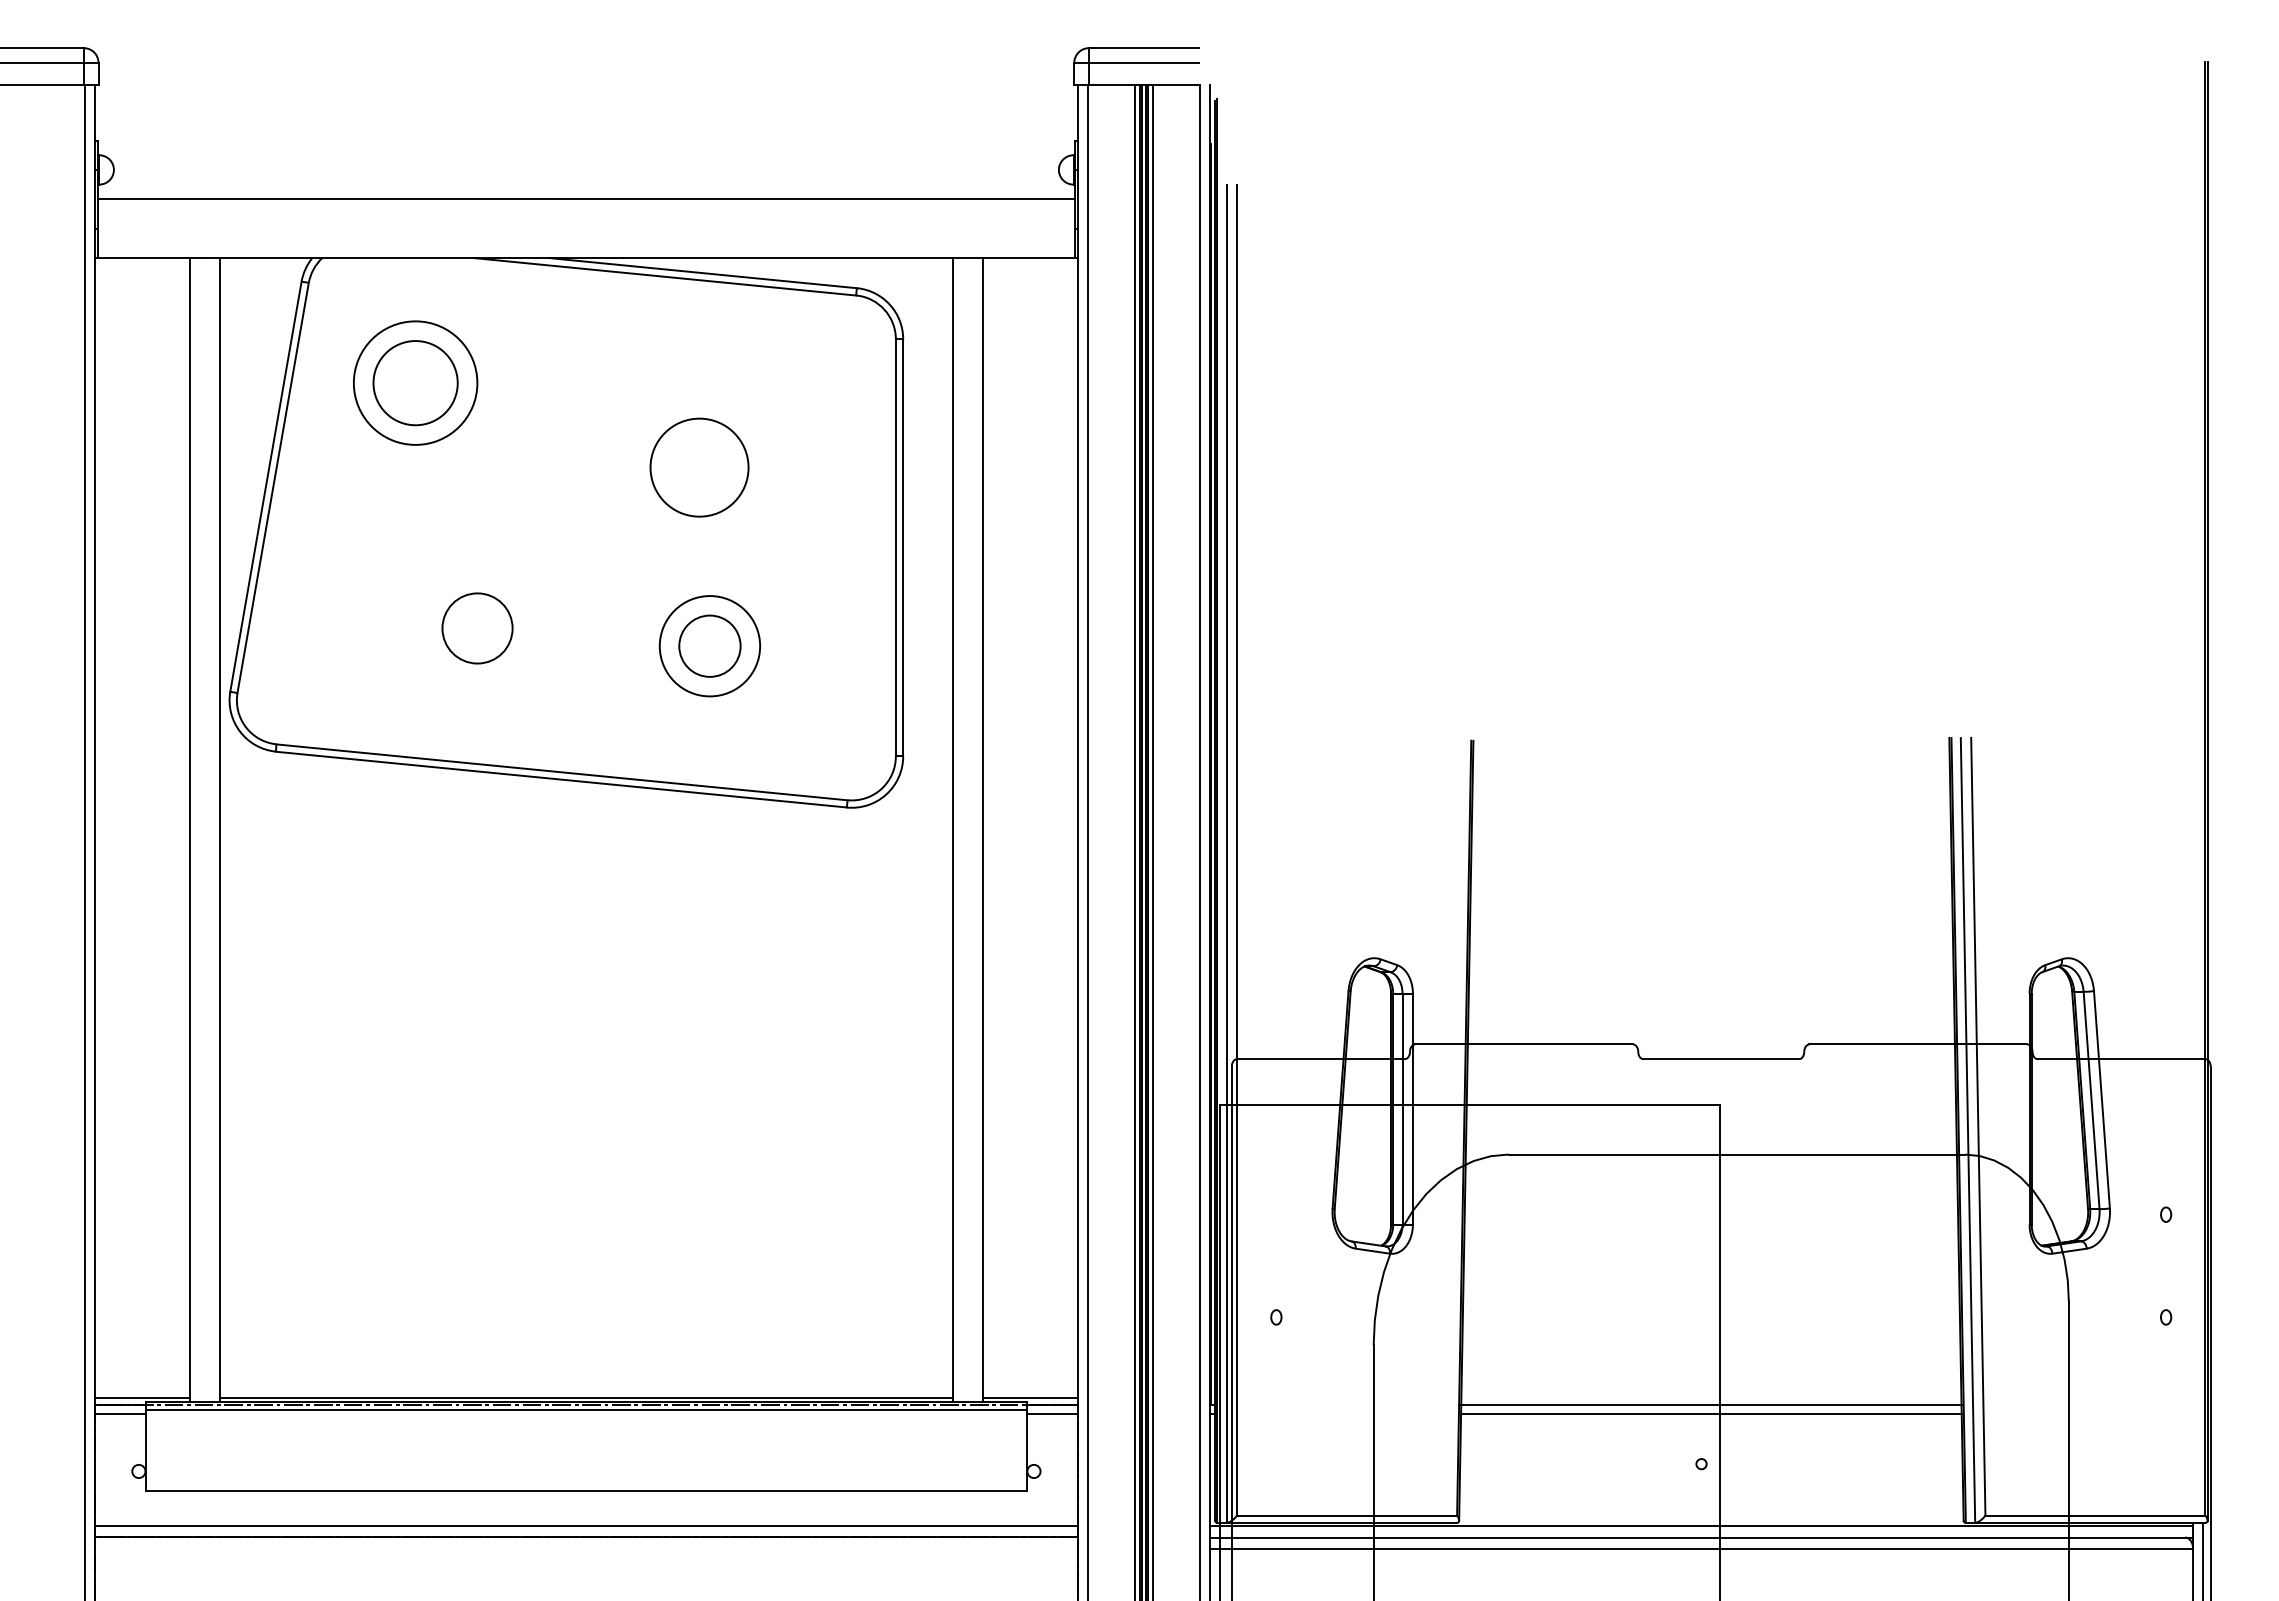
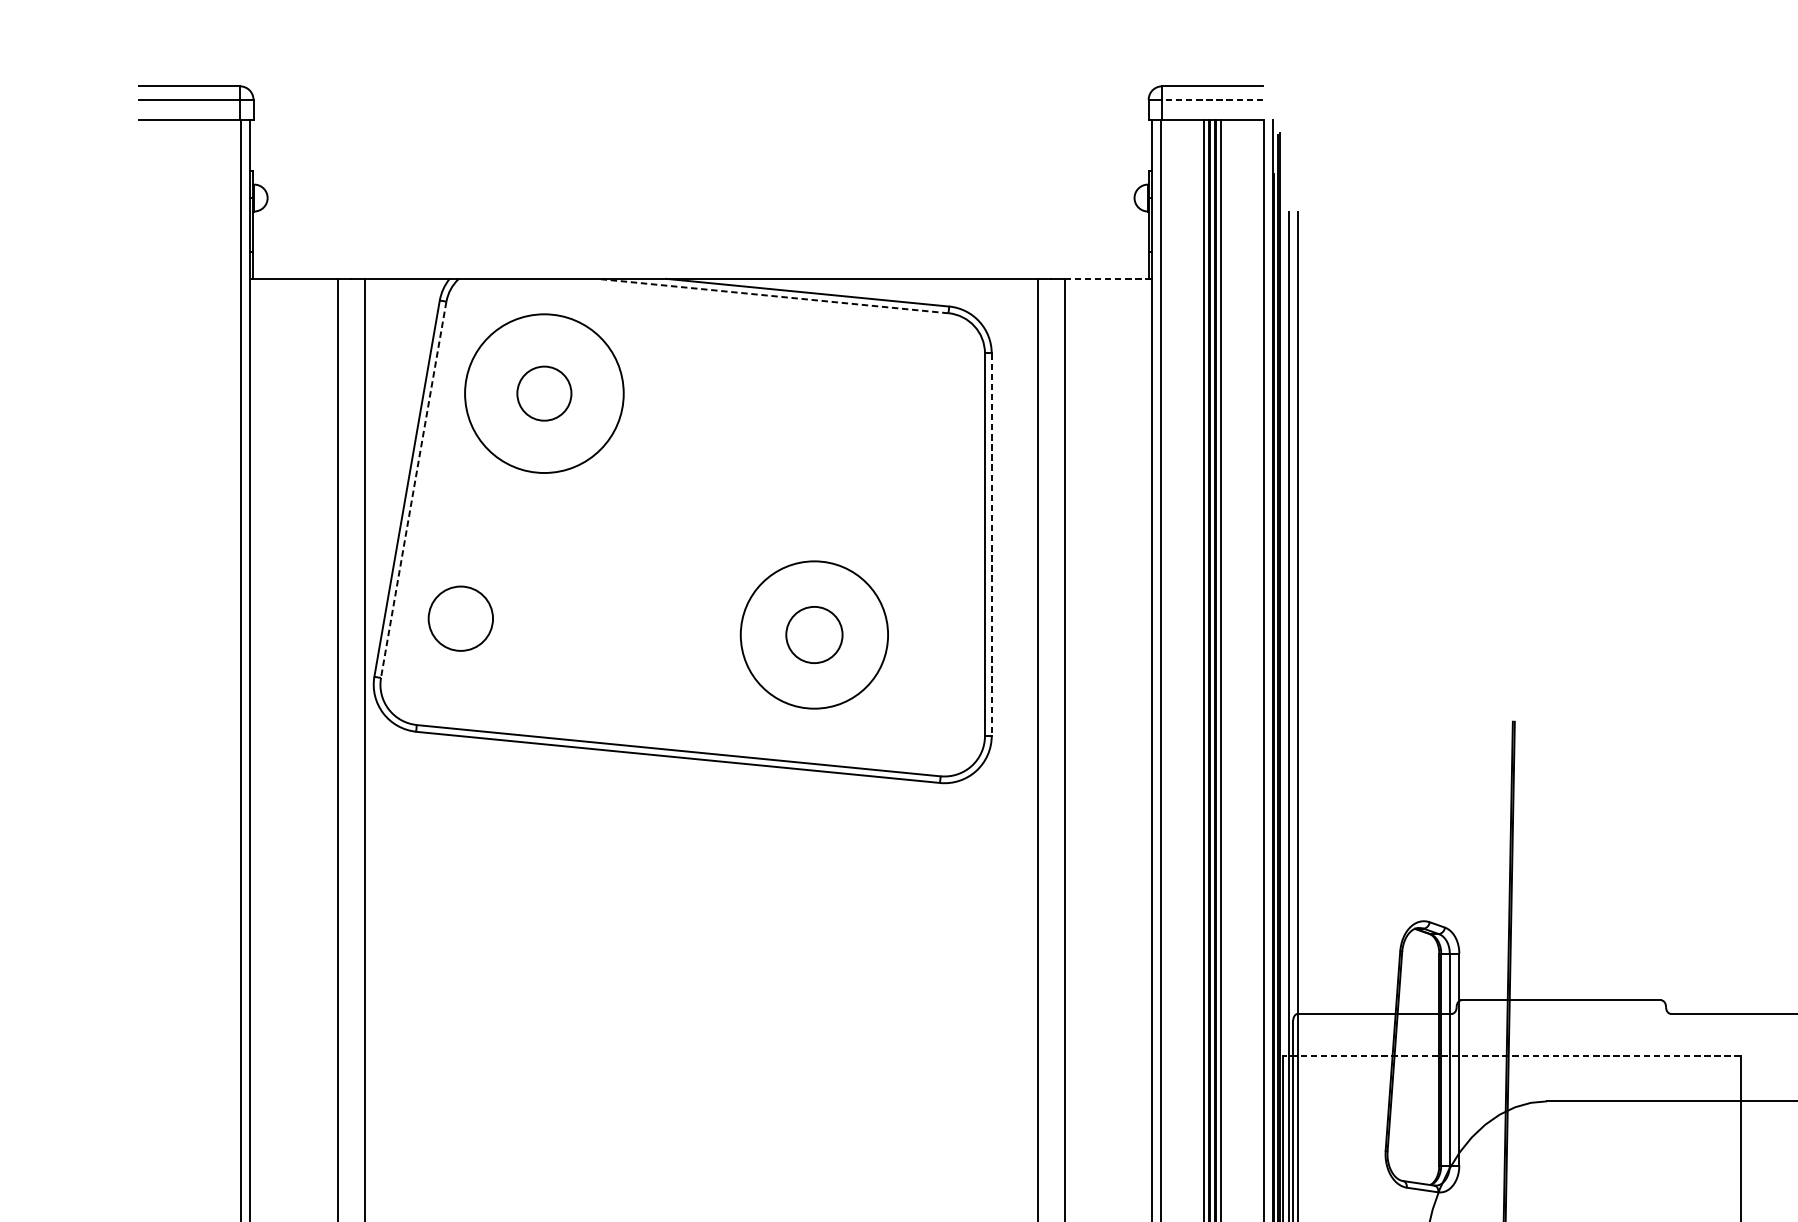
line: (1143, 62) -> (1212, 99), solid -> dashed
line: (586, 199) -> (701, 225), removed
line: (1030, 257) -> (1108, 278), solid -> dashed
line: (664, 276) -> (772, 295), solid -> dashed
circle: (415, 382) -> (544, 393), size x1.4
circle: (415, 383) -> (544, 393), size x0.7
circle: (699, 467) -> (804, 471), removed
line: (273, 488) -> (414, 490), solid -> dashed
line: (903, 547) -> (991, 544), solid -> dashed
circle: (477, 628) -> (460, 618), moved
circle: (709, 646) -> (814, 635), size x1.6
line: (1470, 1104) -> (1512, 1055), solid -> dashed

